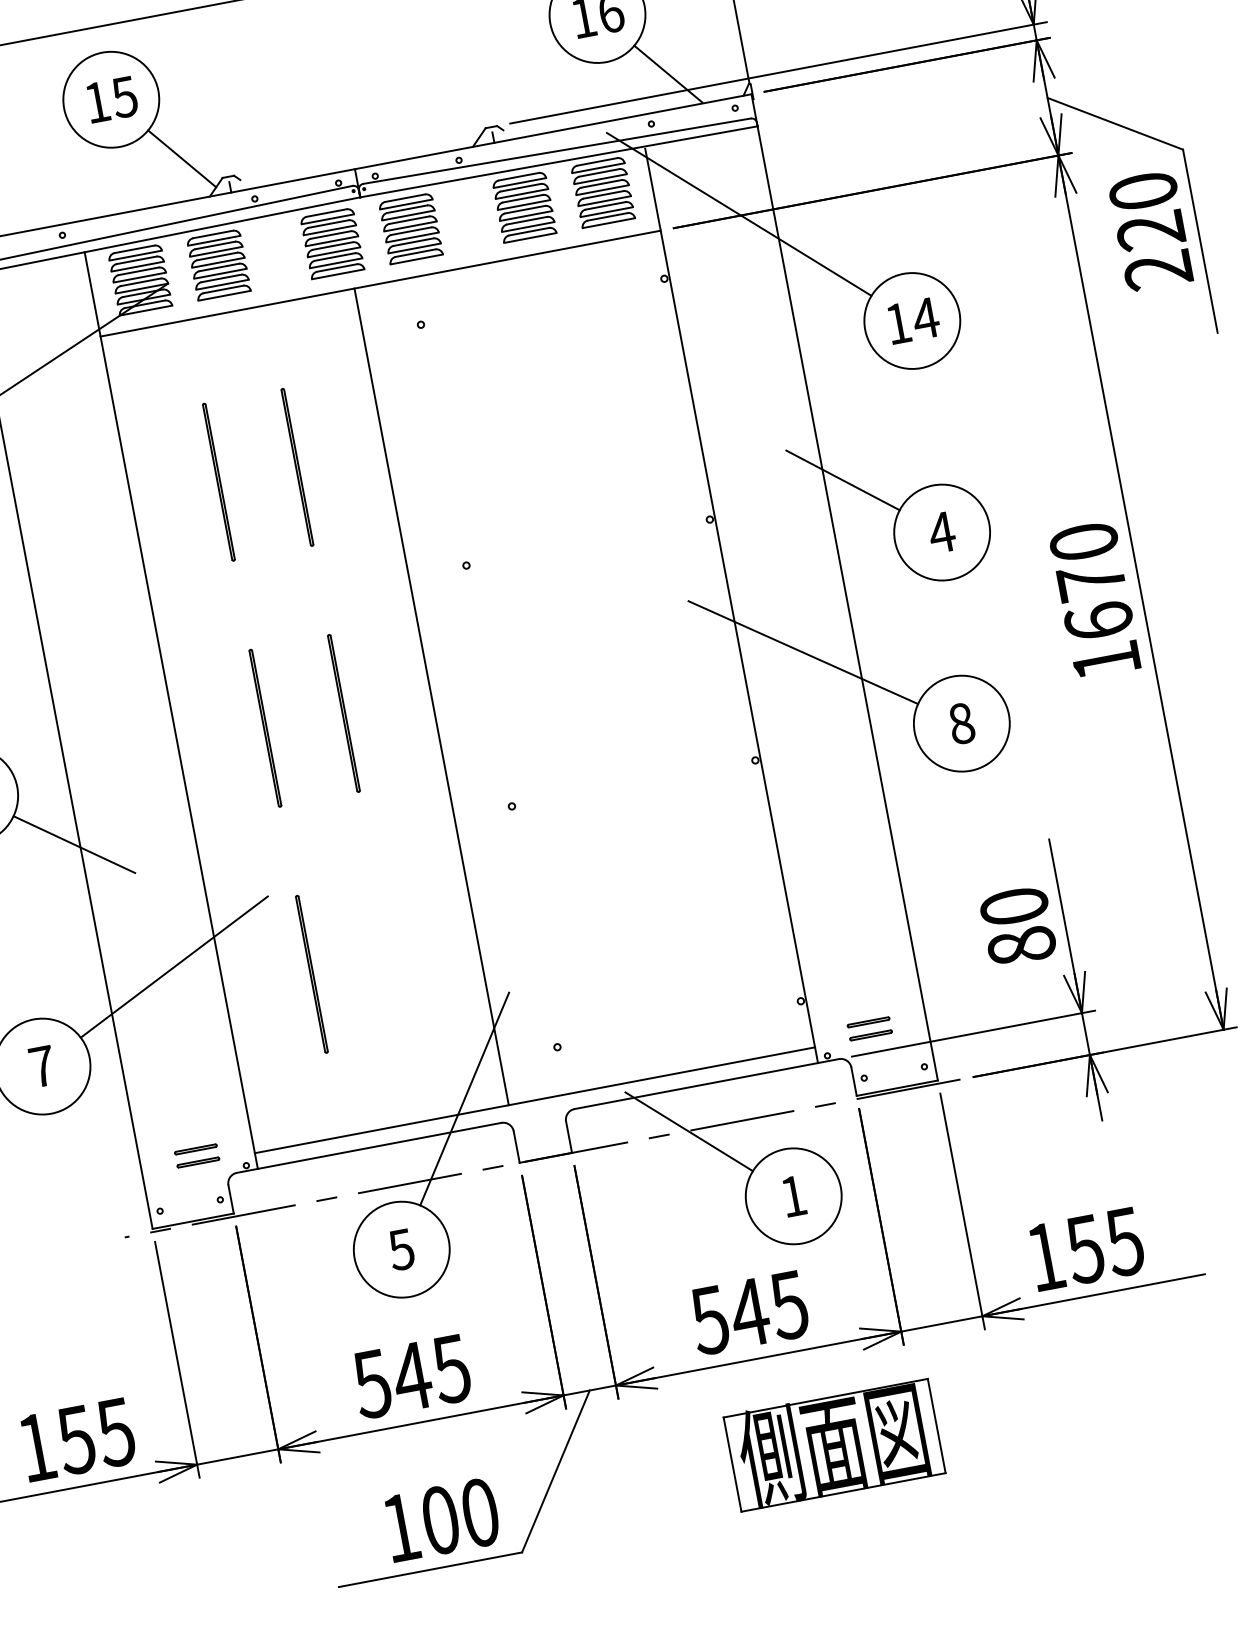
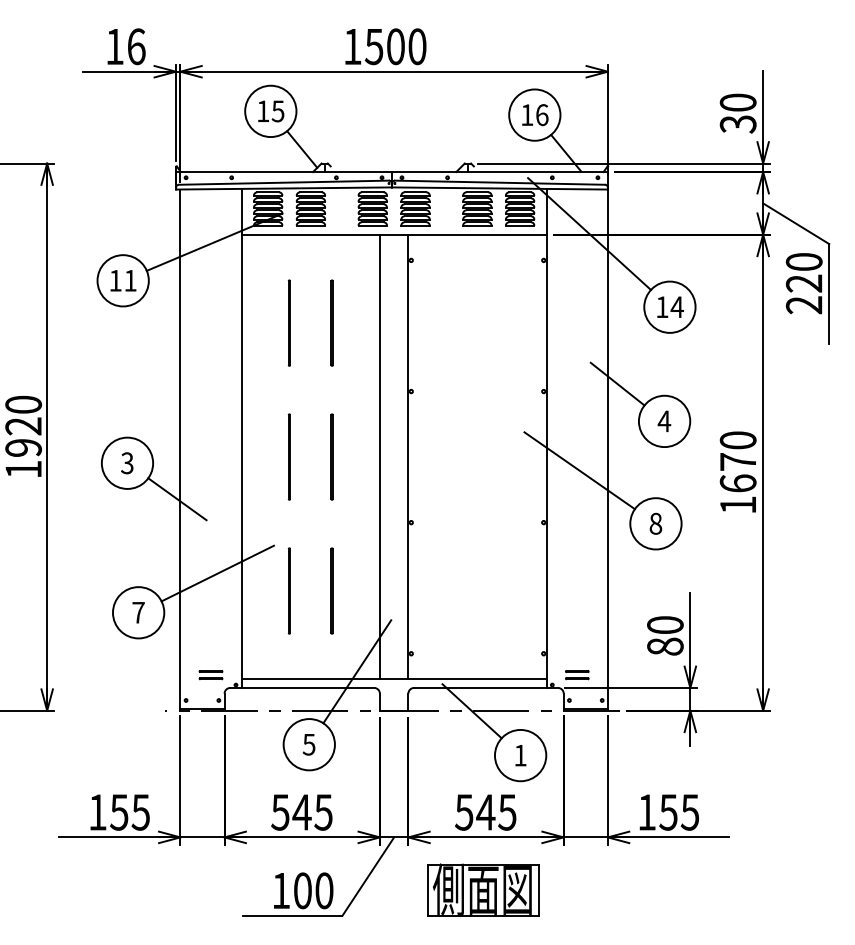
line: (483, 685) -> (408, 456), added
line: (389, 958) -> (331, 590), added
part: (834, 1443) -> (483, 889), moved

